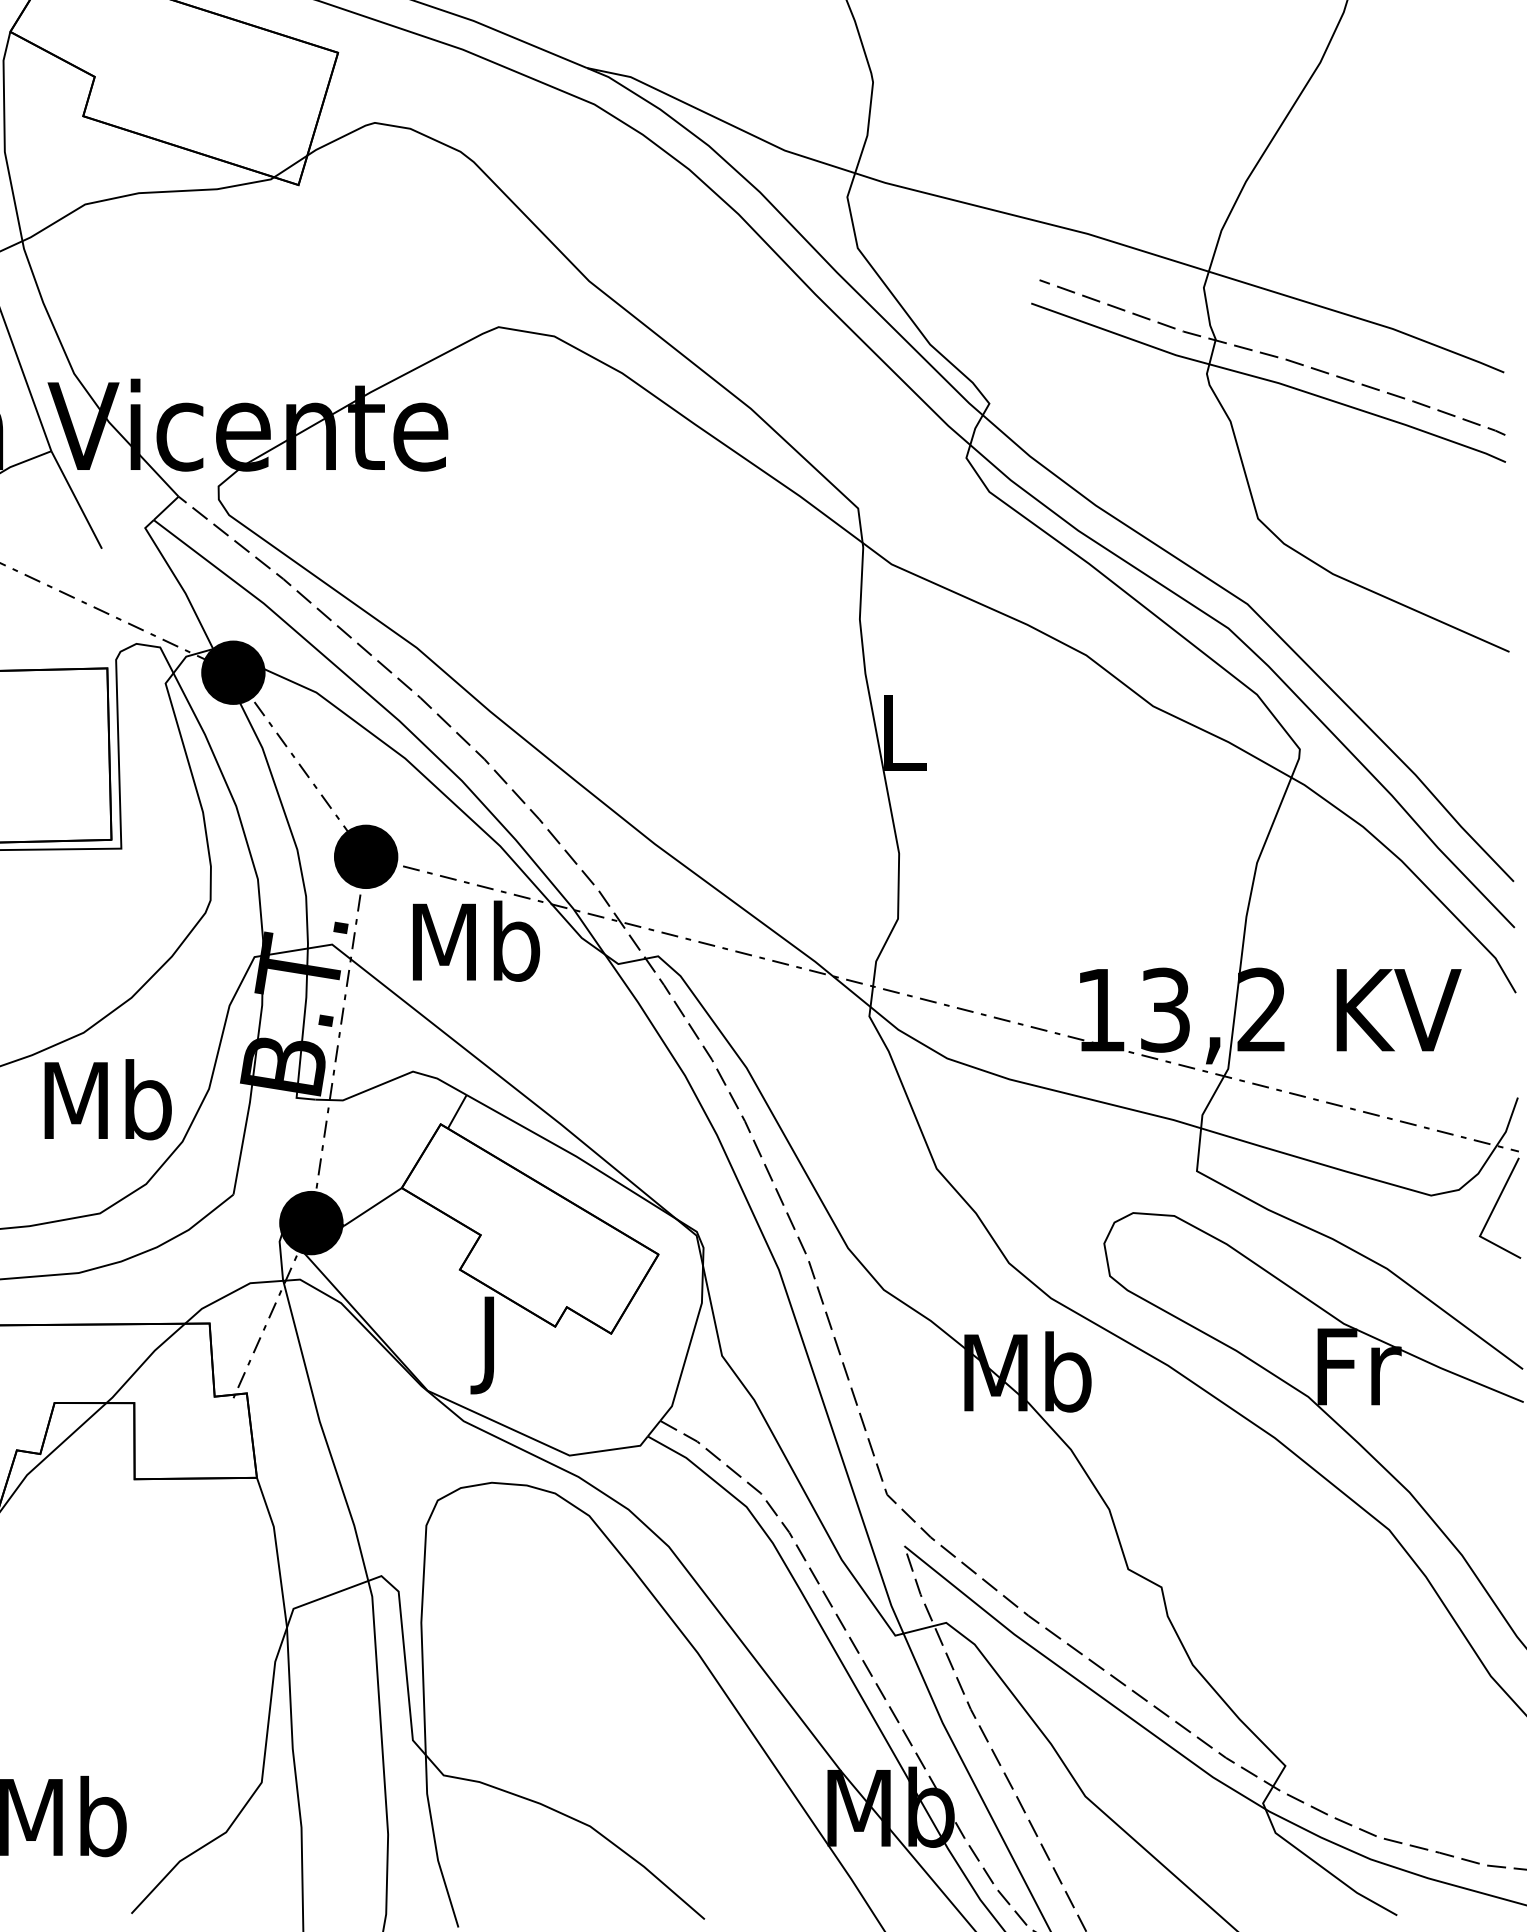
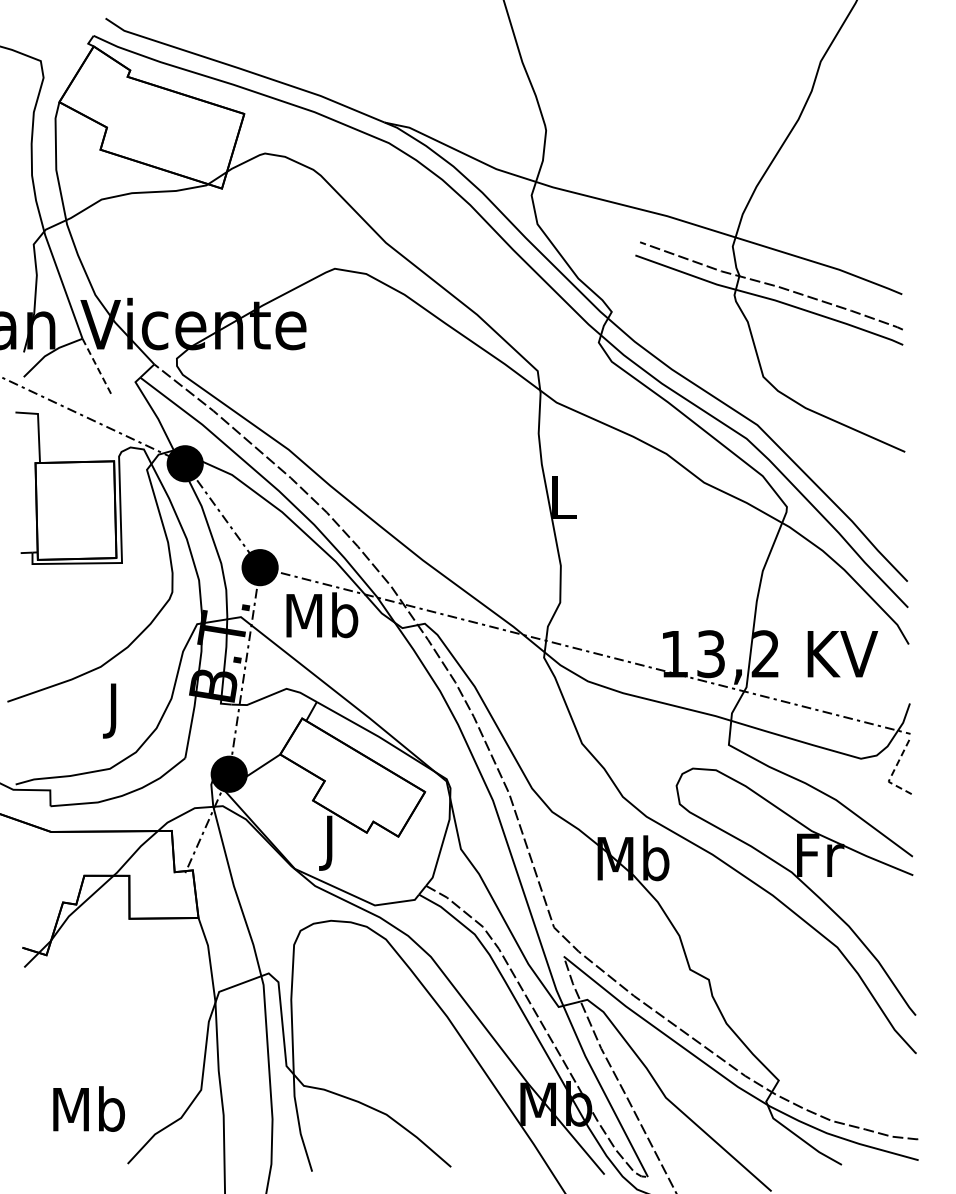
line: (77, 500) -> (97, 366), solid -> dashed
text: (108, 1108) -> (114, 709), Mb -> J
line: (1488, 1219) -> (893, 772), solid -> dashed

